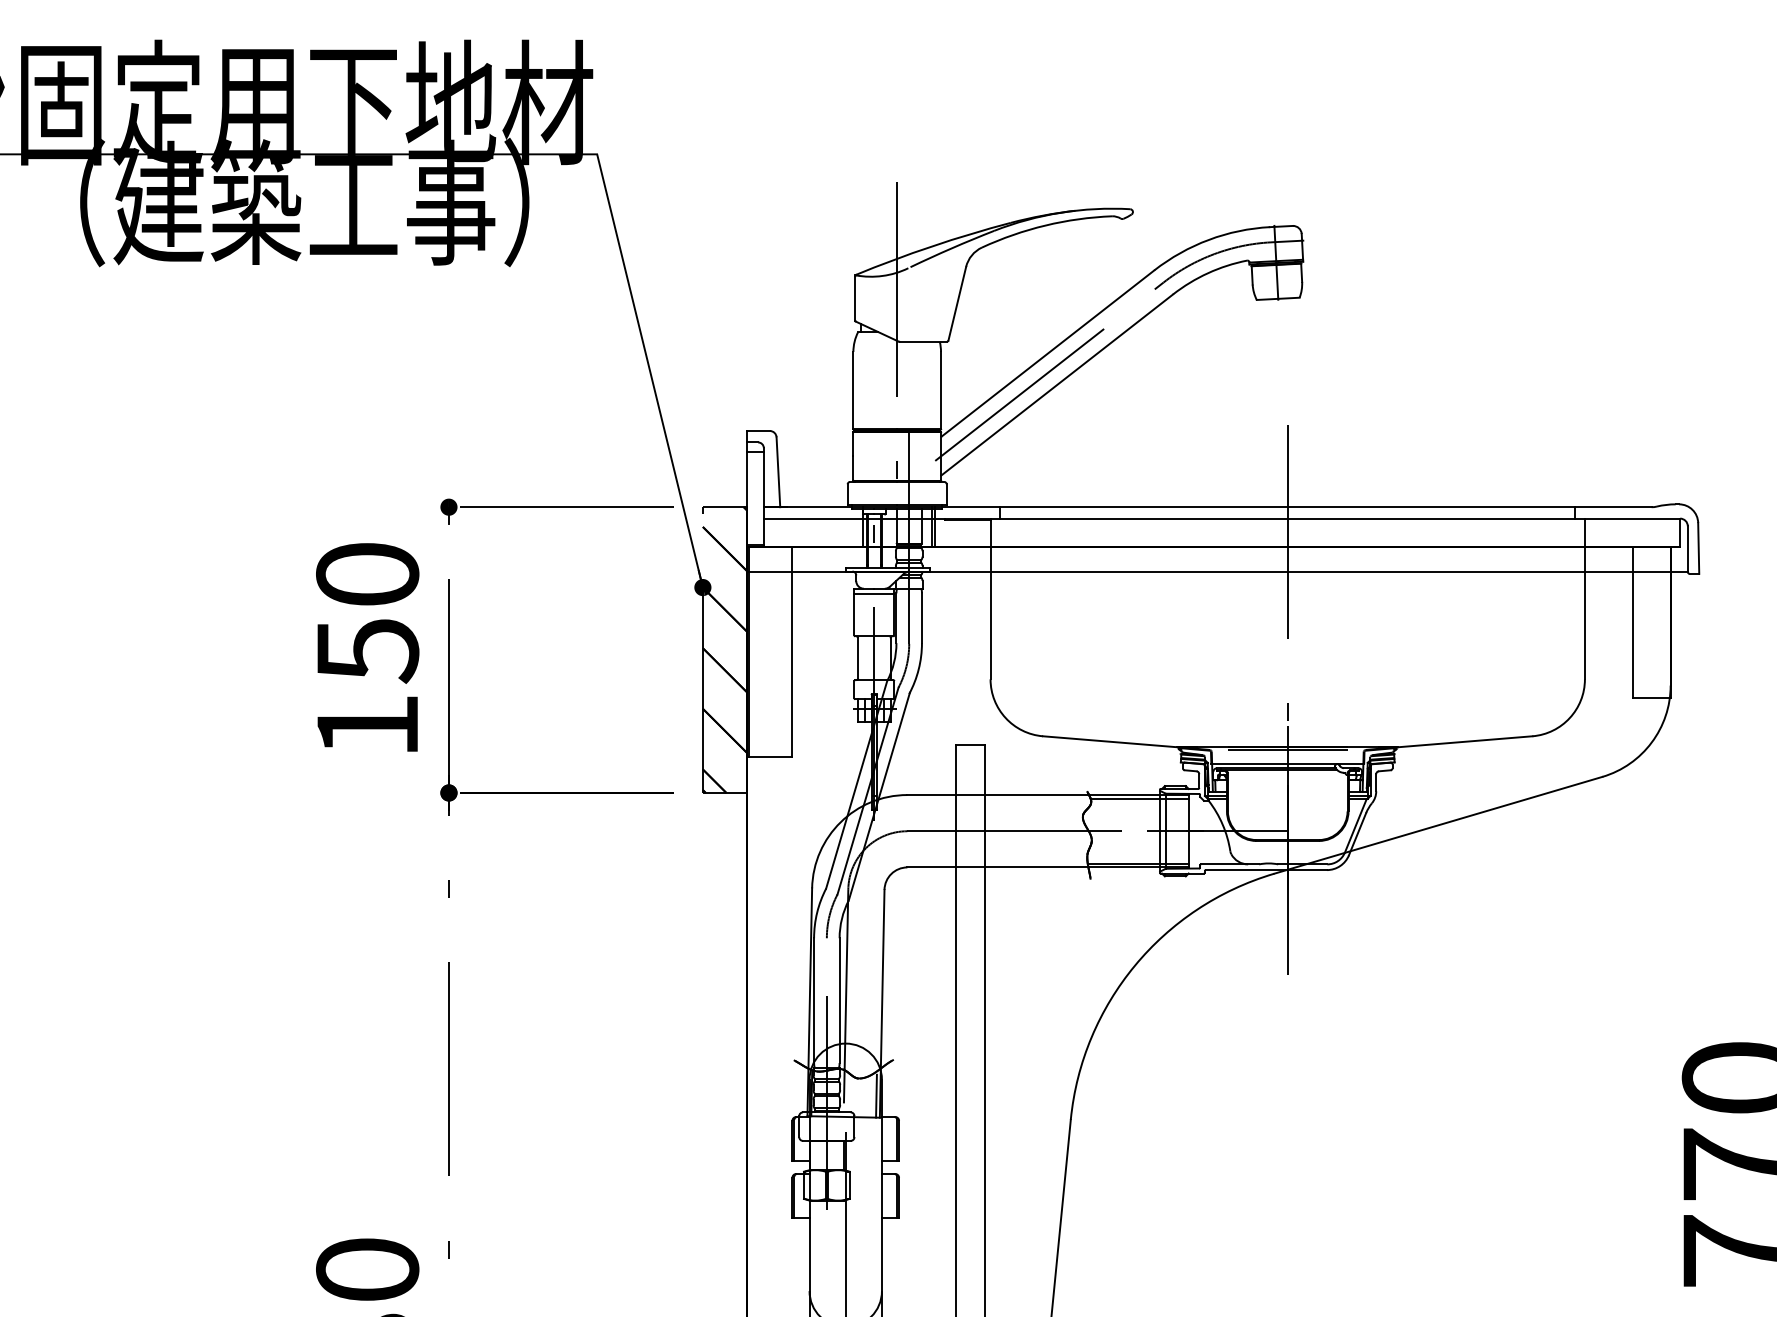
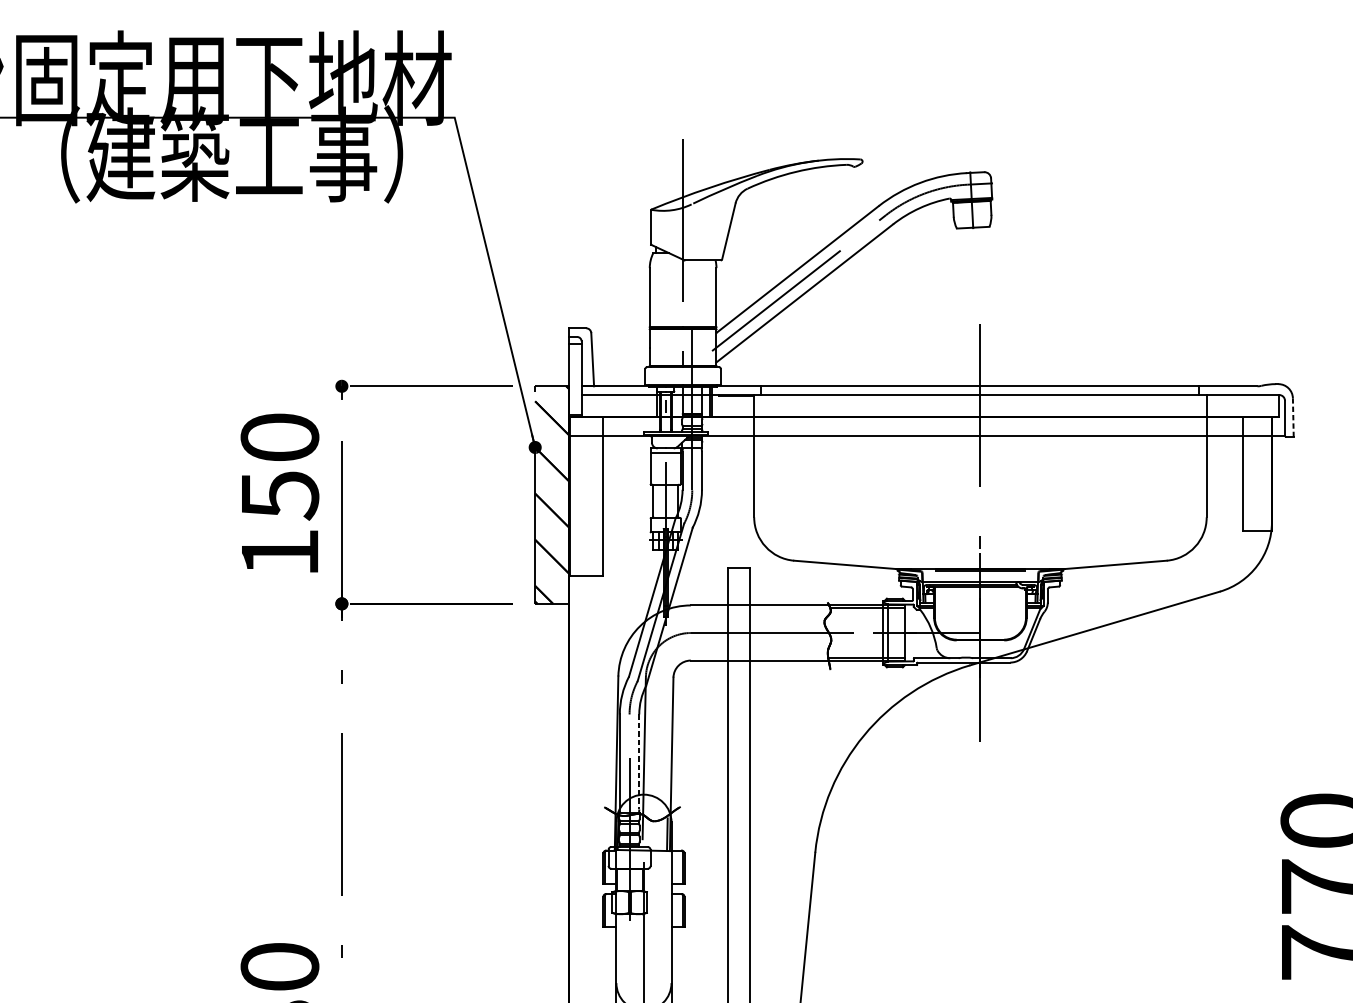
line: (1698, 547) -> (1293, 416), solid -> dashed
line: (839, 1001) -> (639, 762), solid -> dashed

